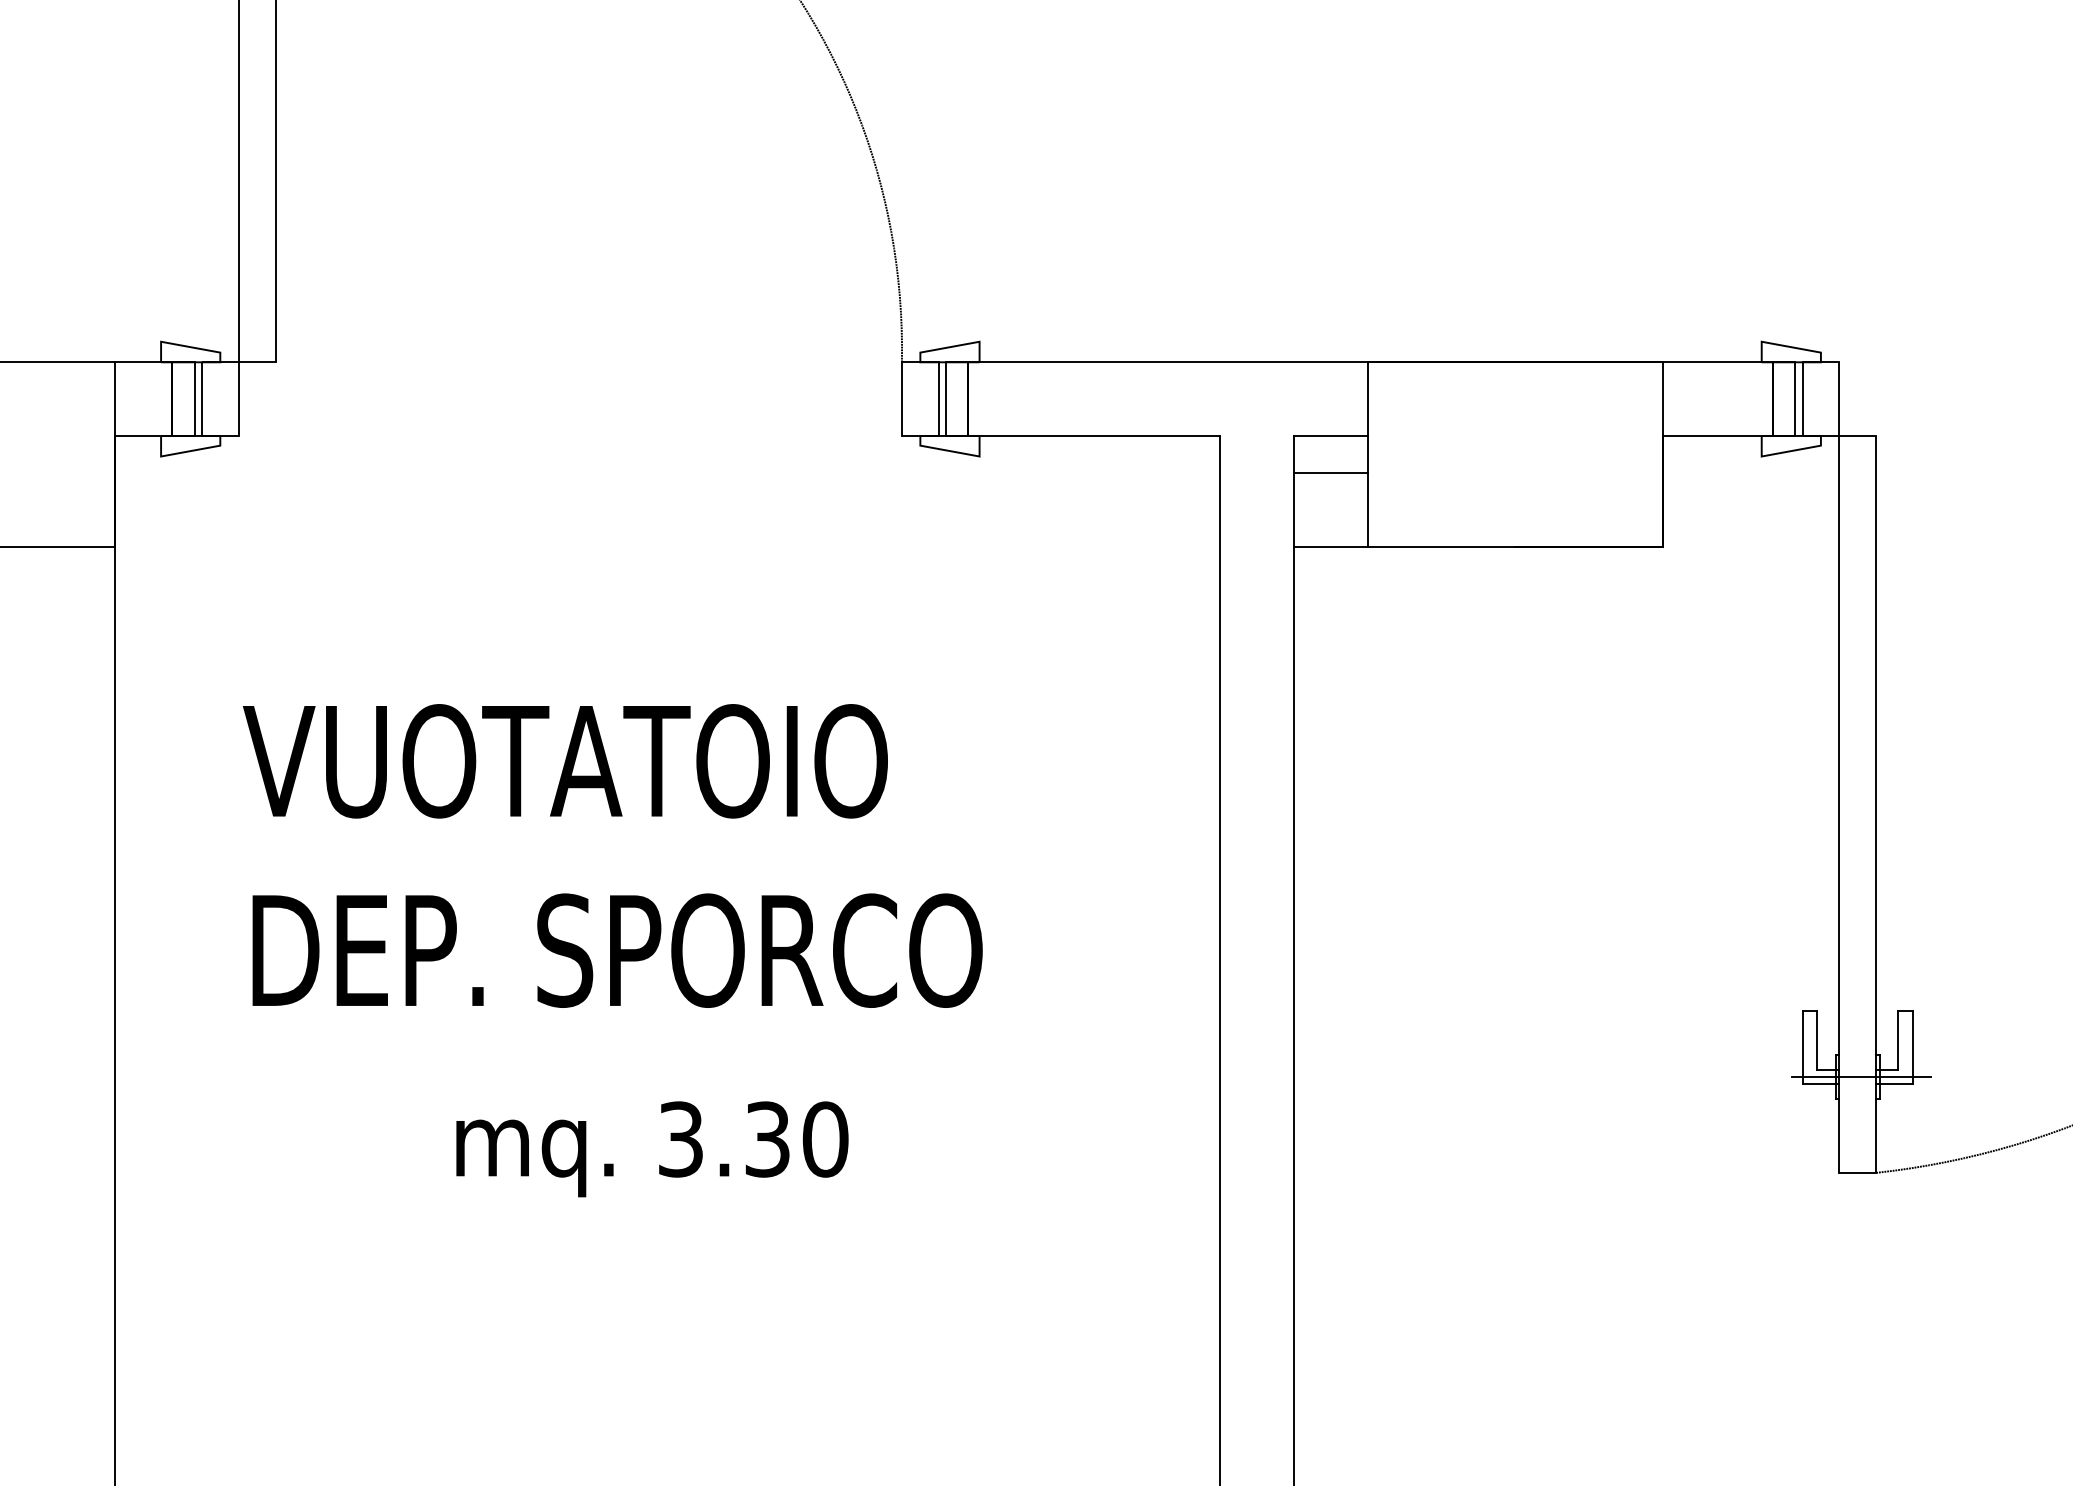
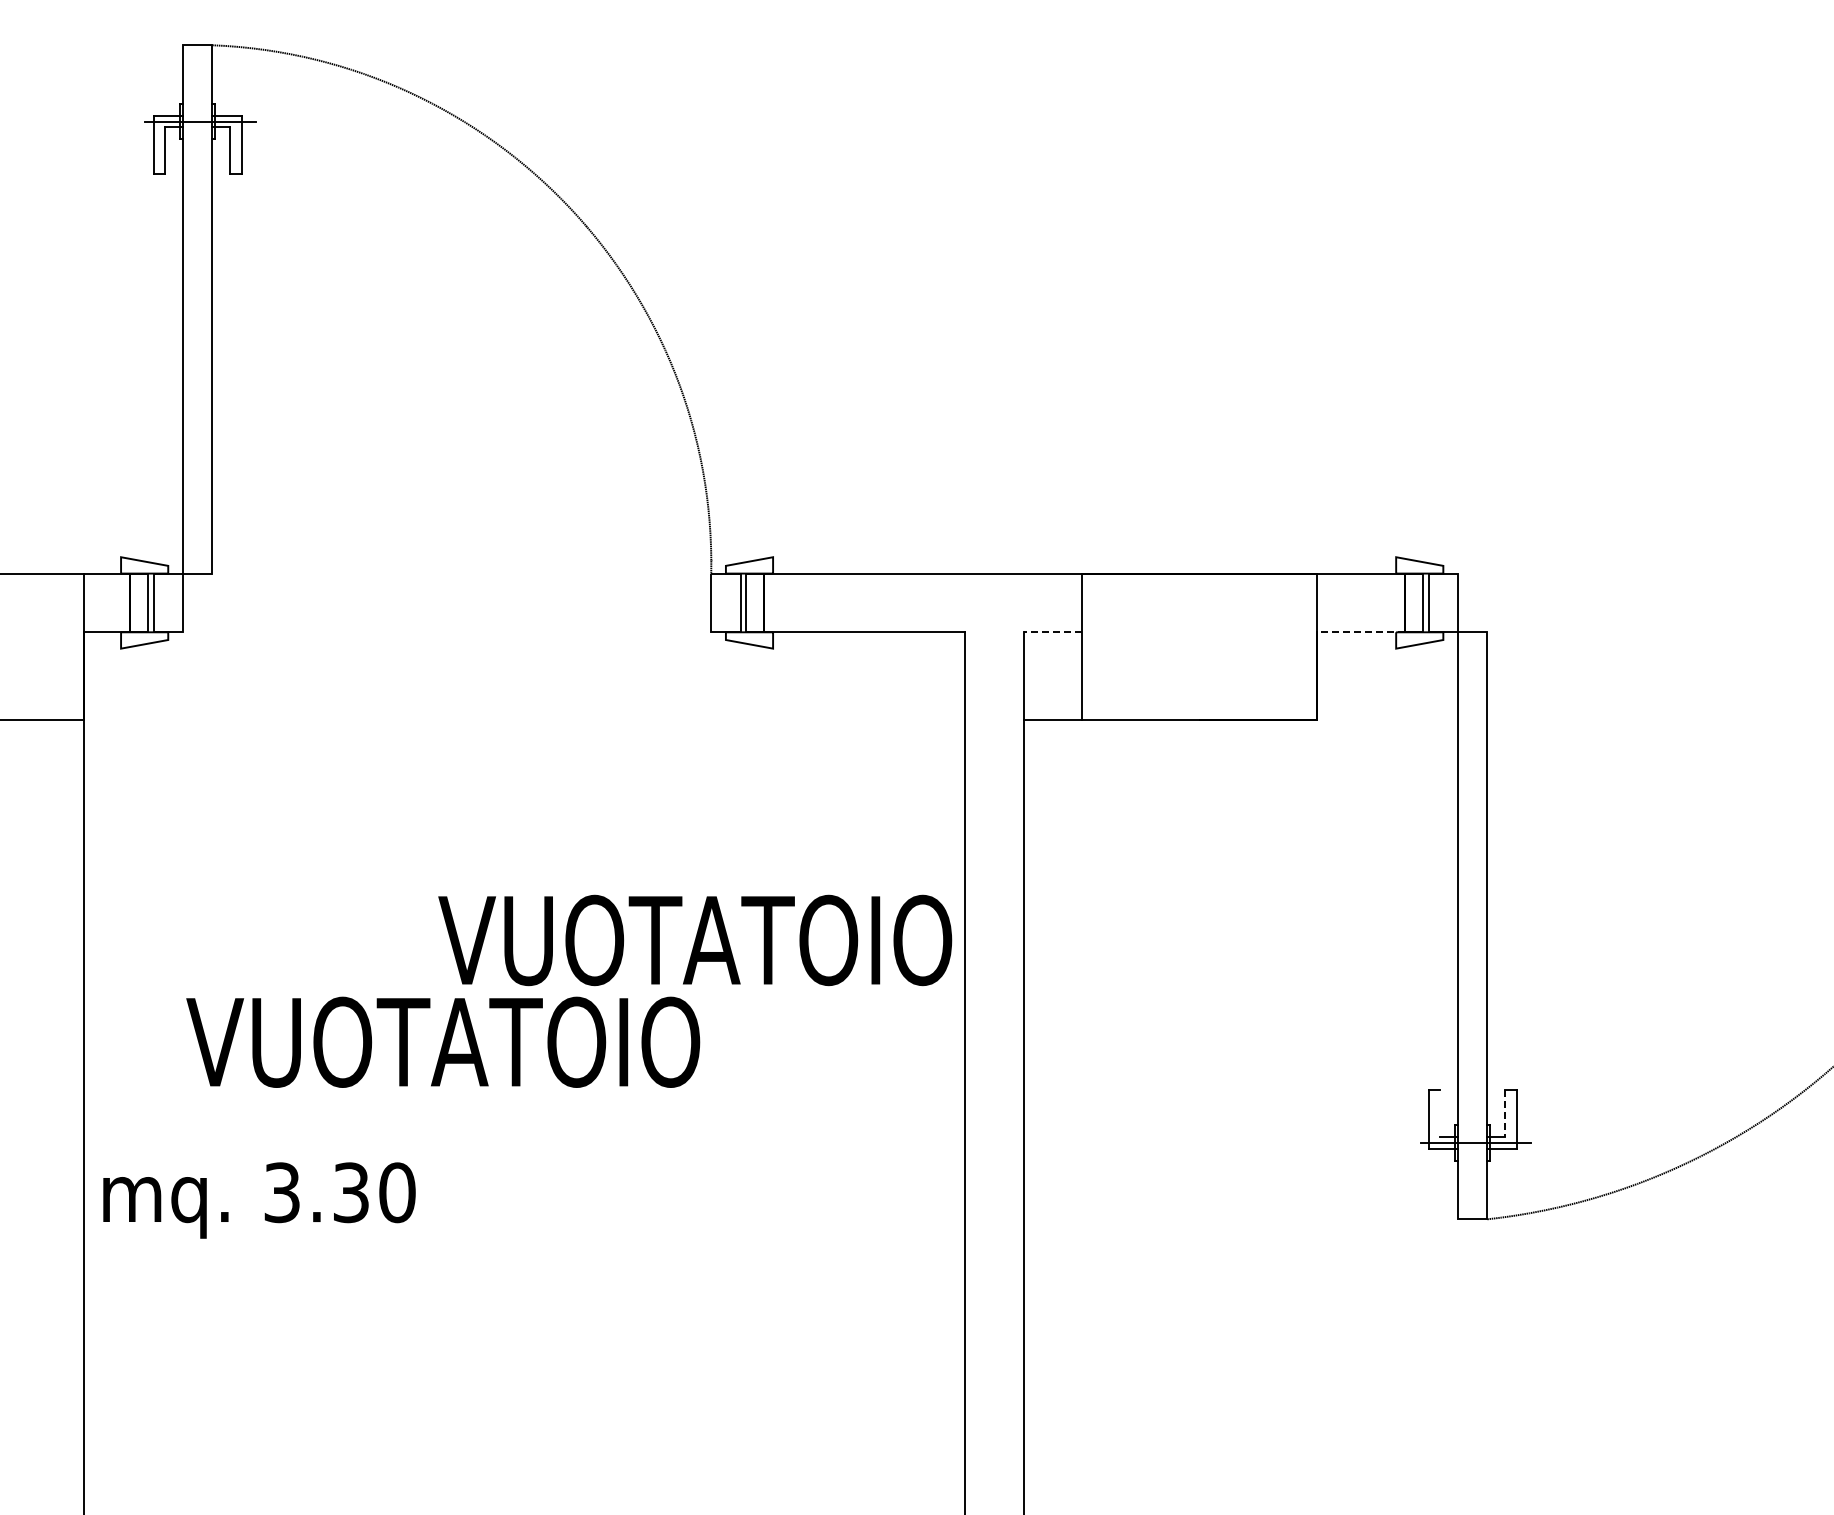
line: (1330, 436) -> (1052, 632), solid -> dashed
line: (1716, 436) -> (1360, 632), solid -> dashed
line: (1330, 472) -> (1052, 661), removed
text: (565, 761) -> (695, 940), moved
text: (612, 949) -> (480, 1041), DEP. SPORCO -> VUOTATOIO
line: (1817, 1040) -> (1440, 1113), removed
line: (1897, 1041) -> (1504, 1114), solid -> dashed
text: (652, 1149) -> (259, 1200), moved

